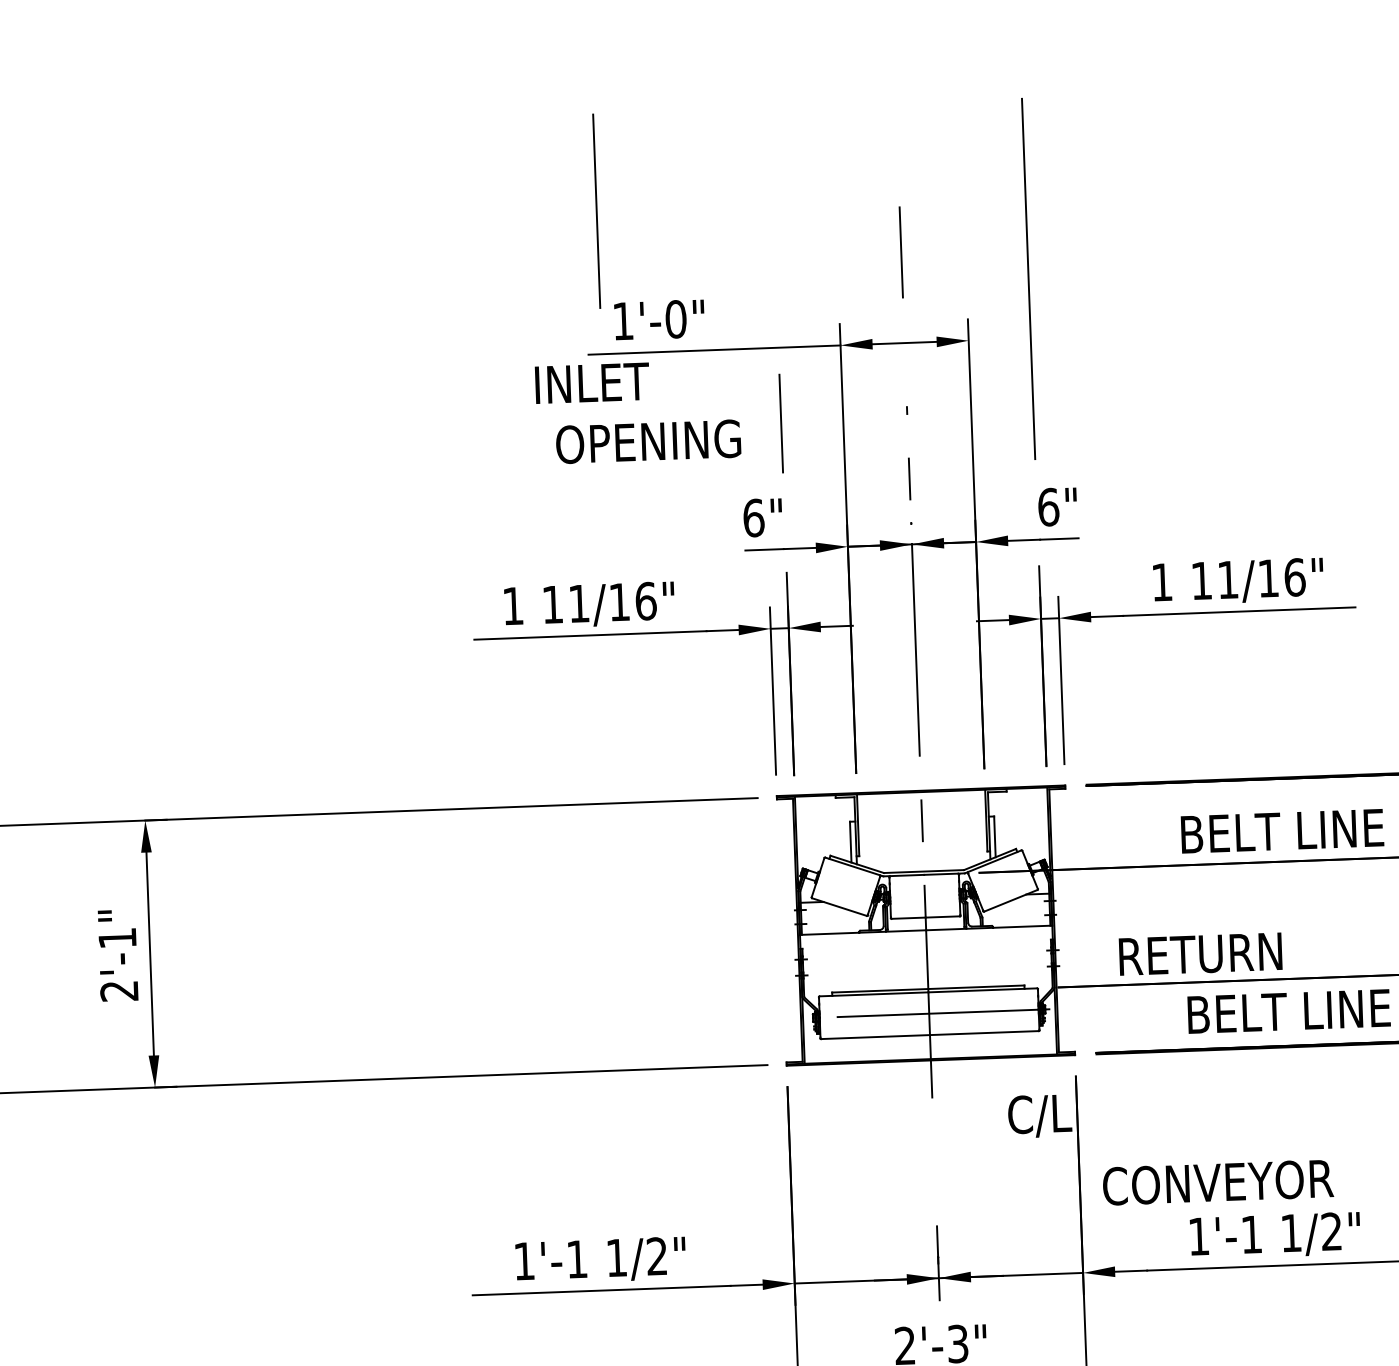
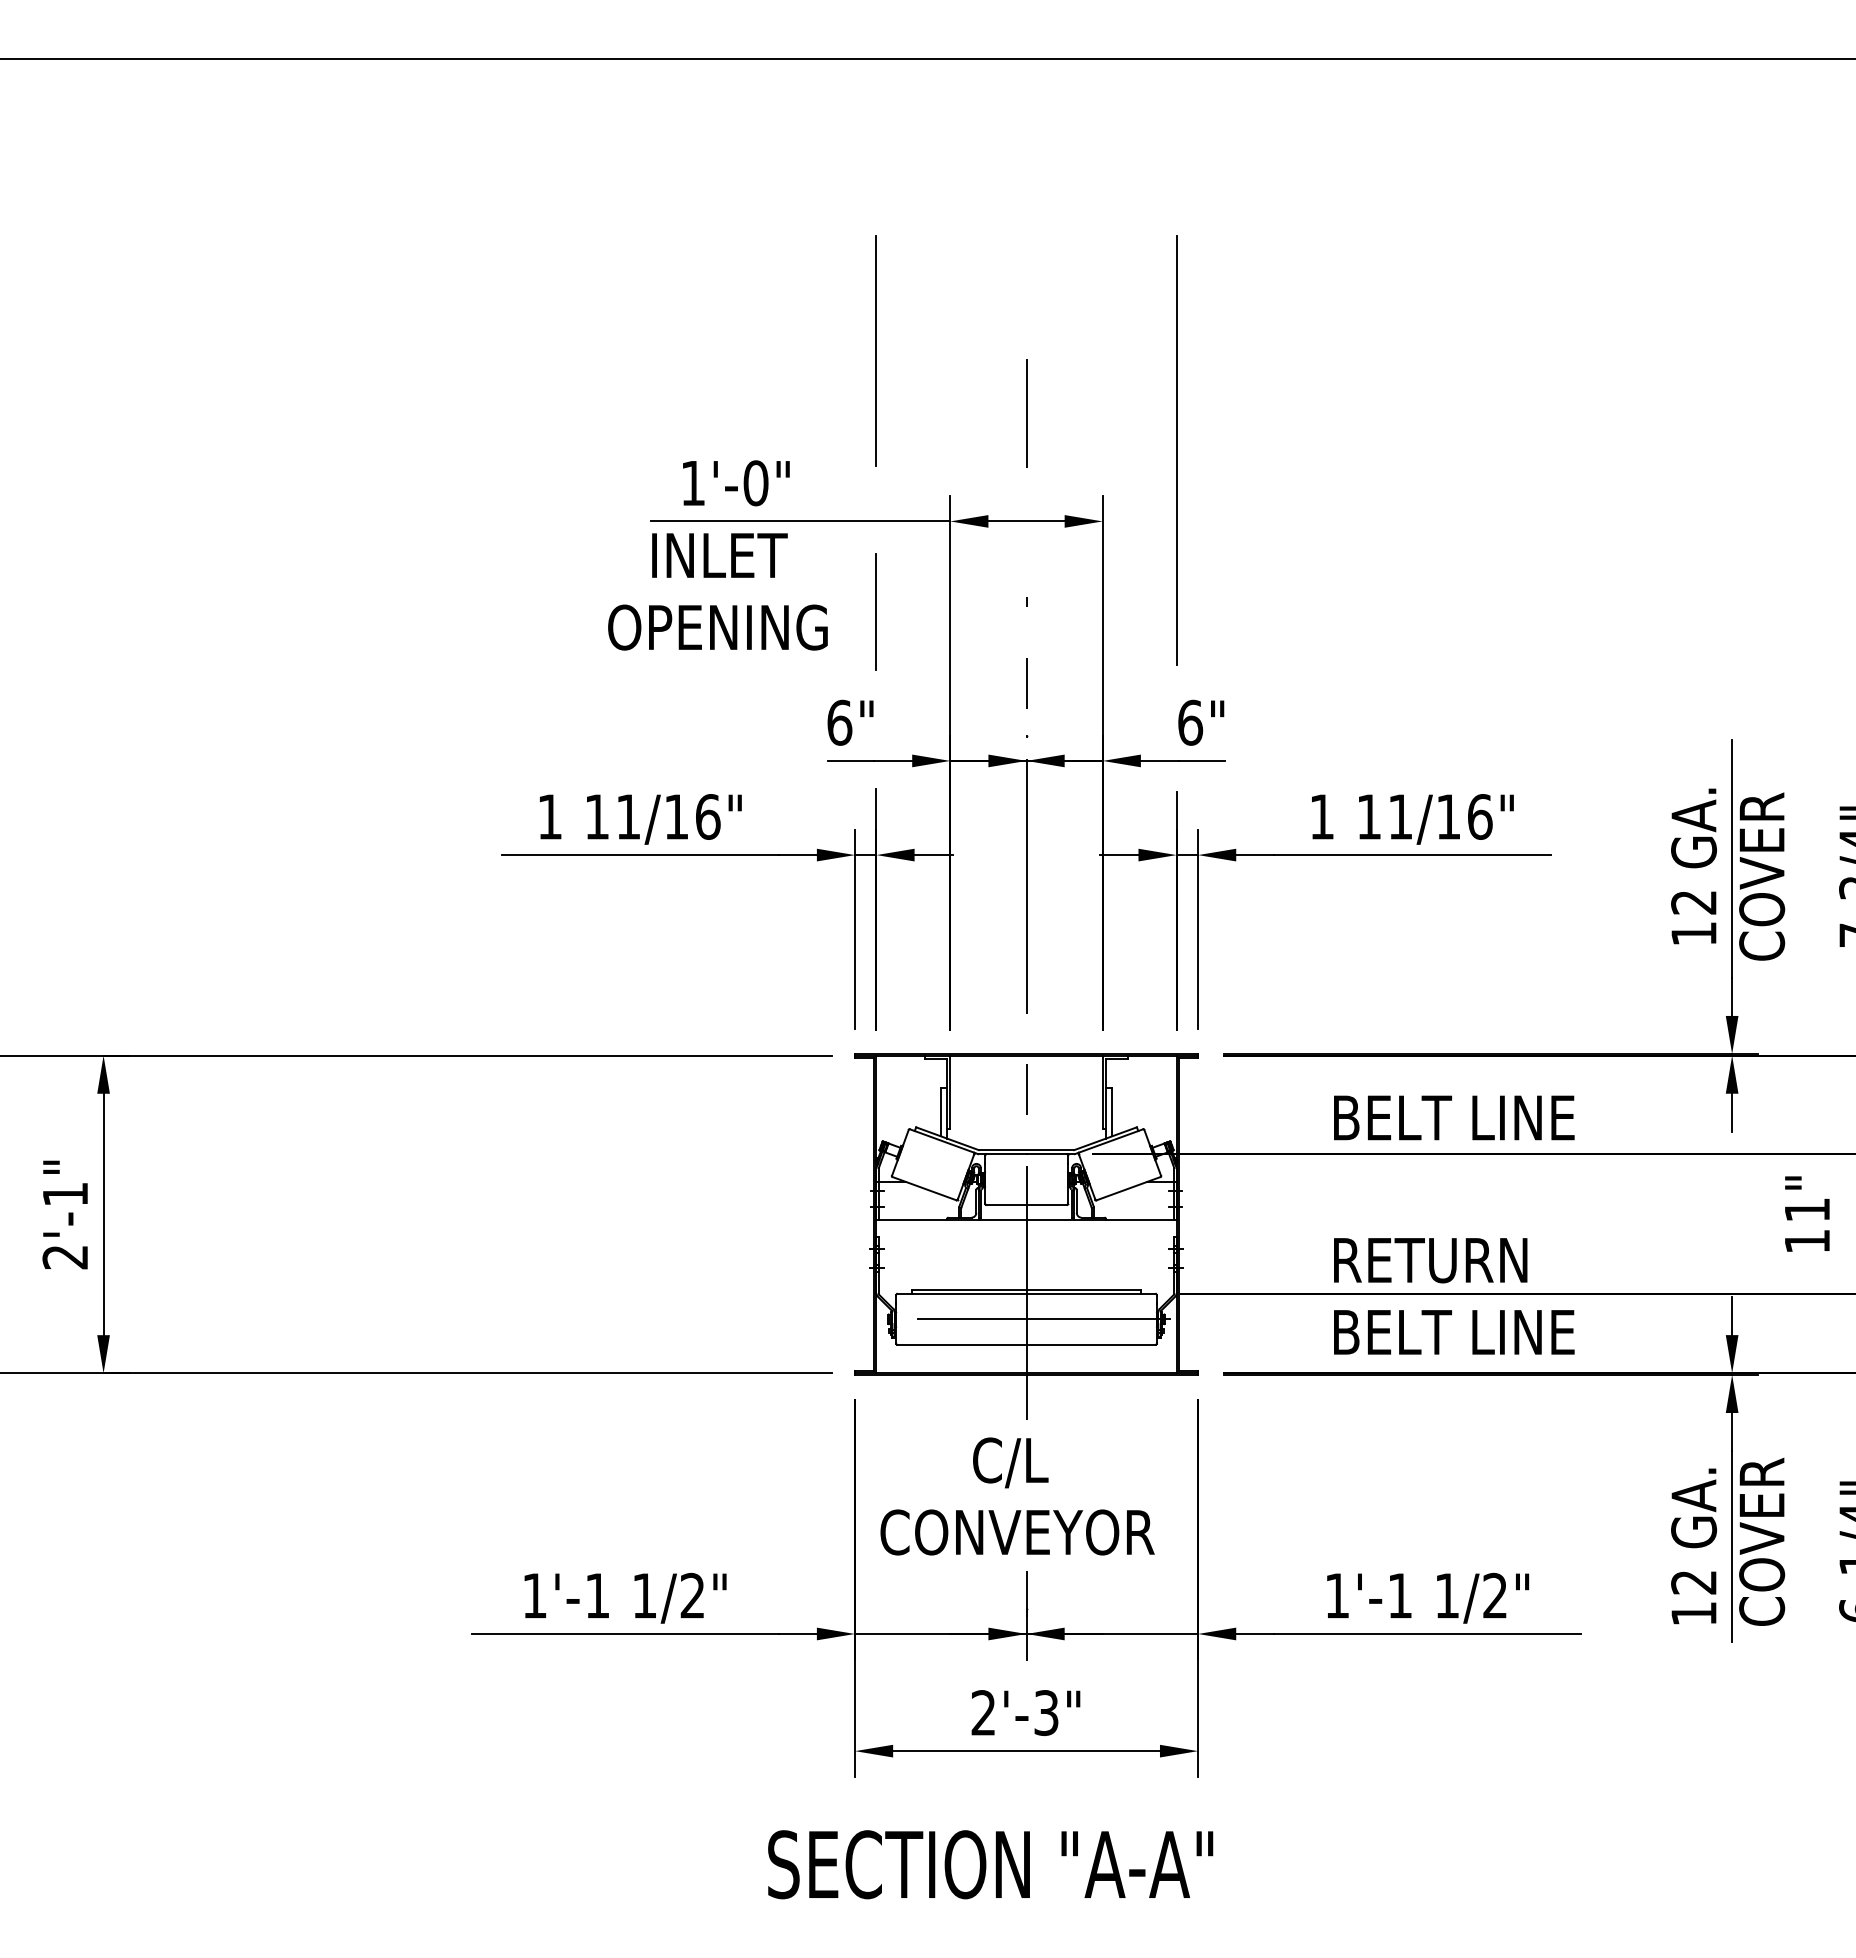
line: (595, 210) -> (875, 350), moved
text: (592, 383) -> (719, 555), moved
text: (1200, 954) -> (1430, 1260), moved
text: (1039, 1115) -> (1010, 1462), moved
text: (1218, 1182) -> (1017, 1532), moved

